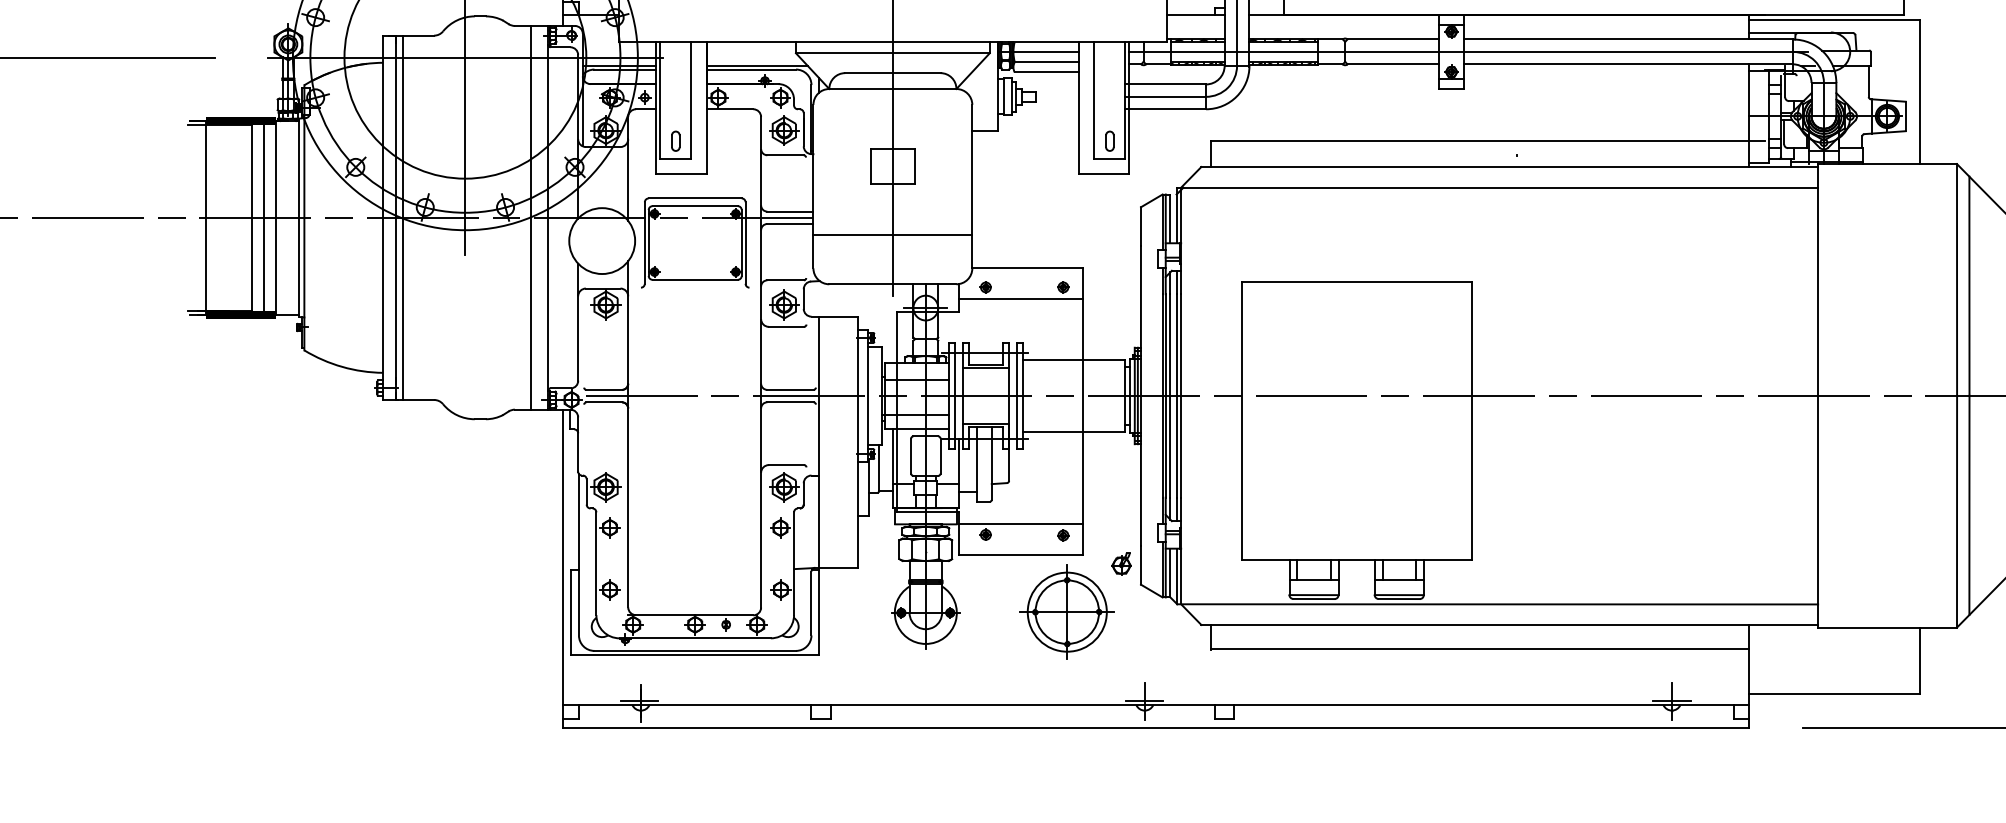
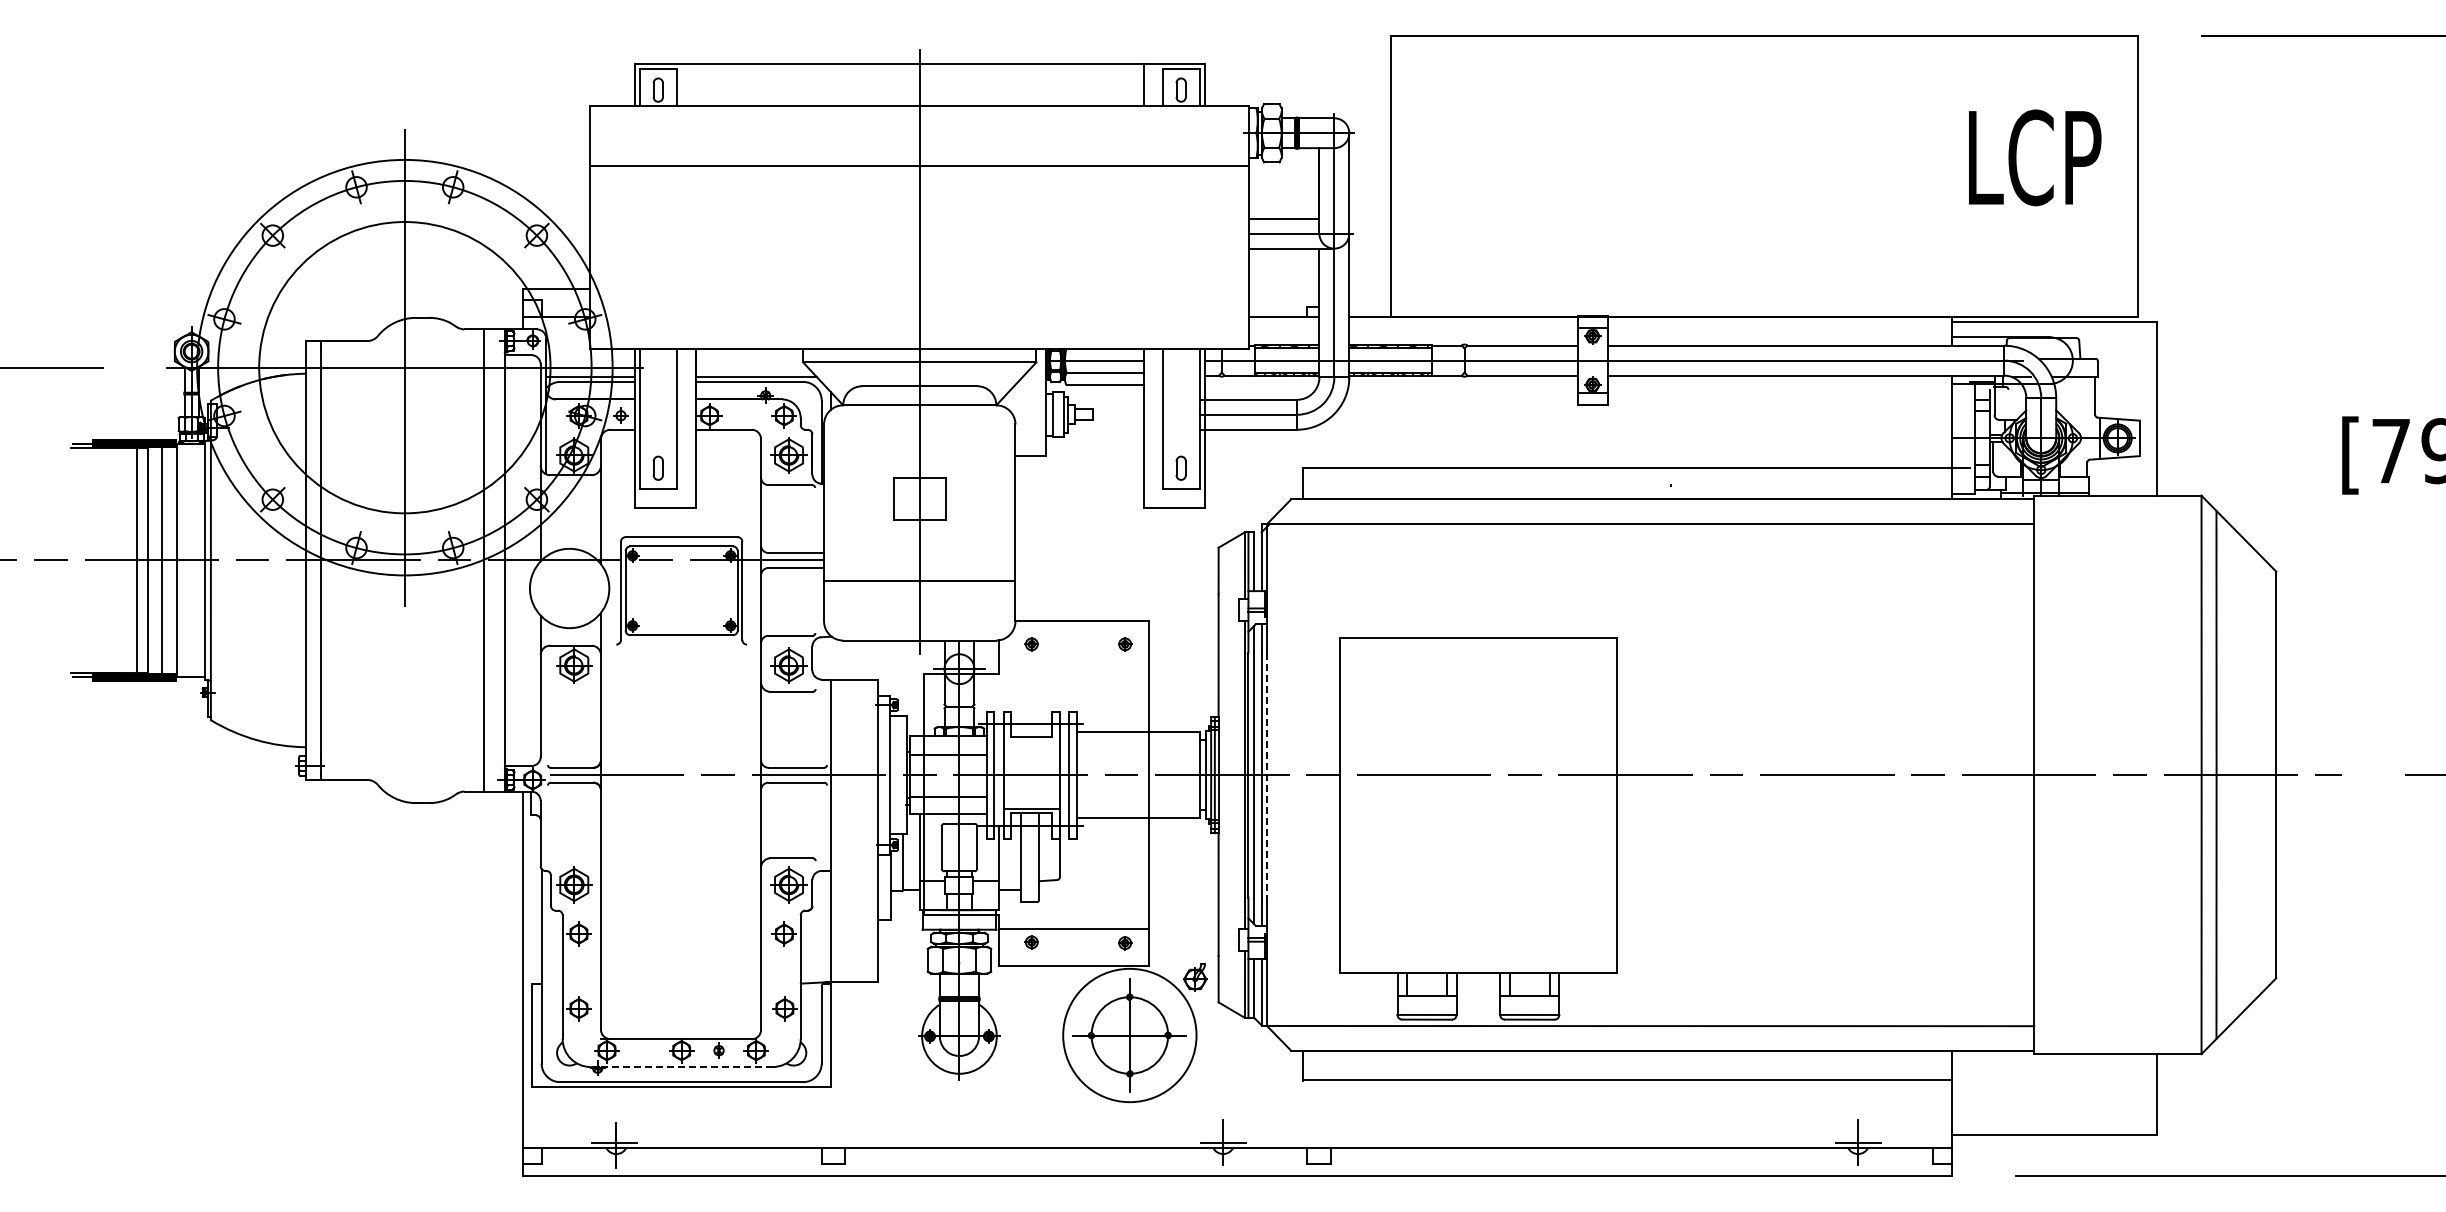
line: (206, 217) -> (137, 560), moved
line: (403, 217) -> (330, 560), removed
line: (1020, 299) -> (1073, 658), removed
line: (985, 368) -> (1031, 741), removed
line: (1181, 396) -> (1267, 775), solid -> dashed
circle: (1067, 612) -> (1129, 1035), size x1.4
line: (695, 638) -> (681, 1067), solid -> dashed

